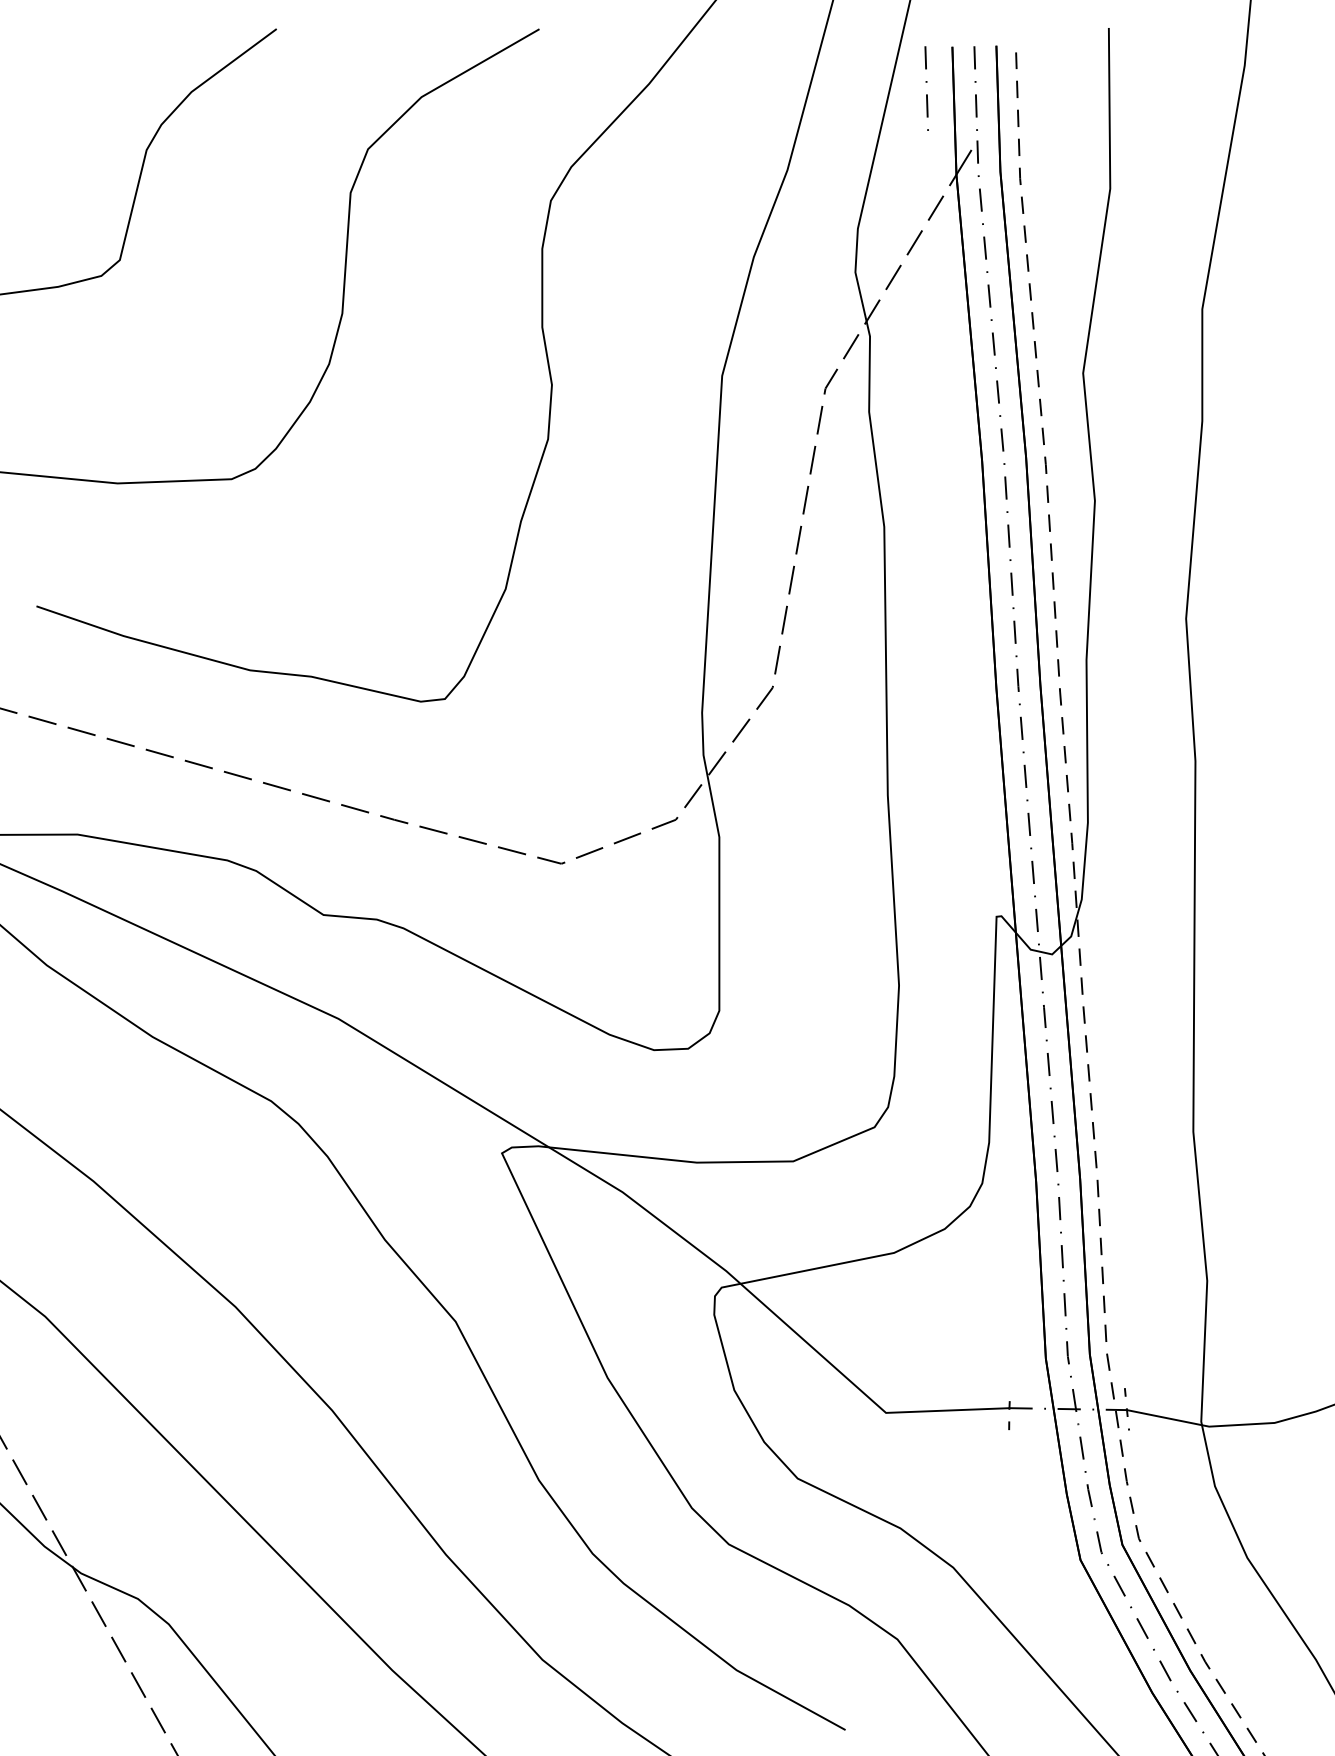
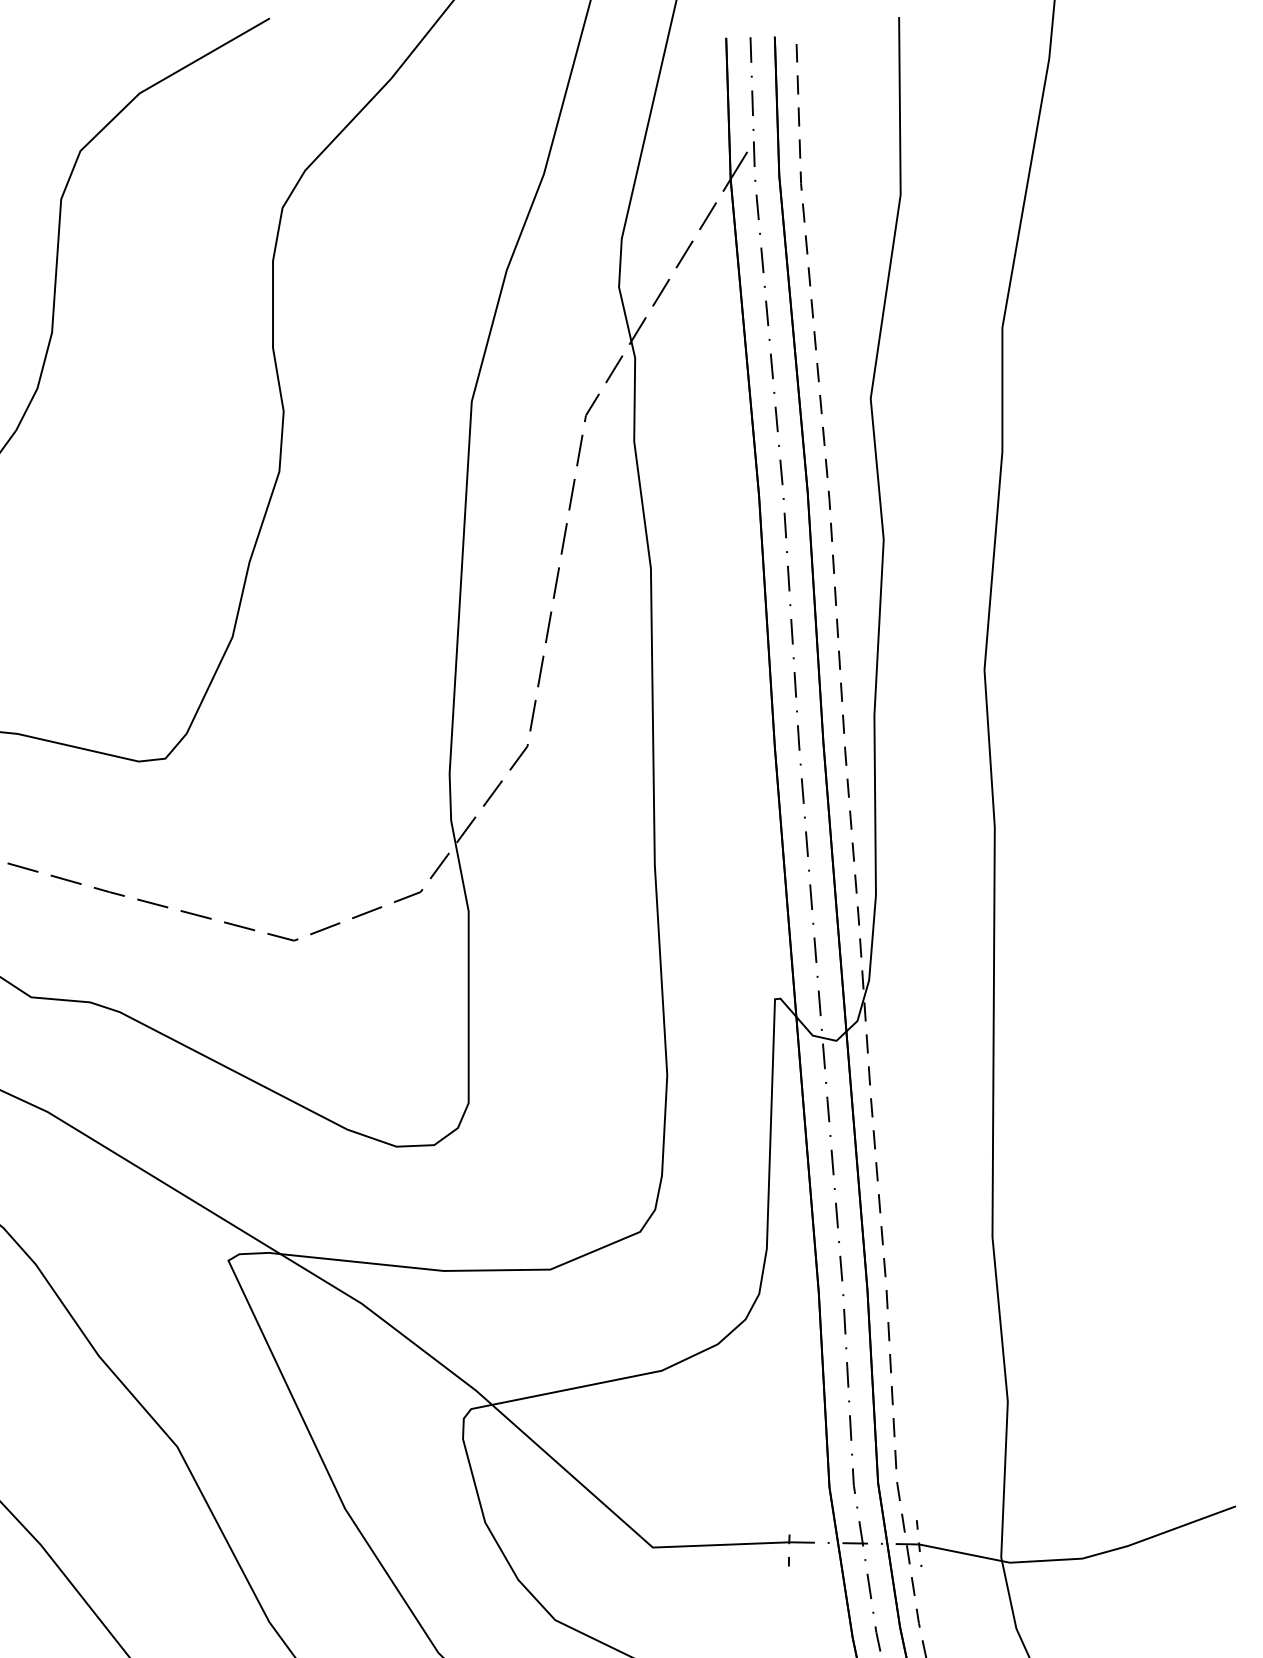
line: (926, 82) -> (697, 77), removed

